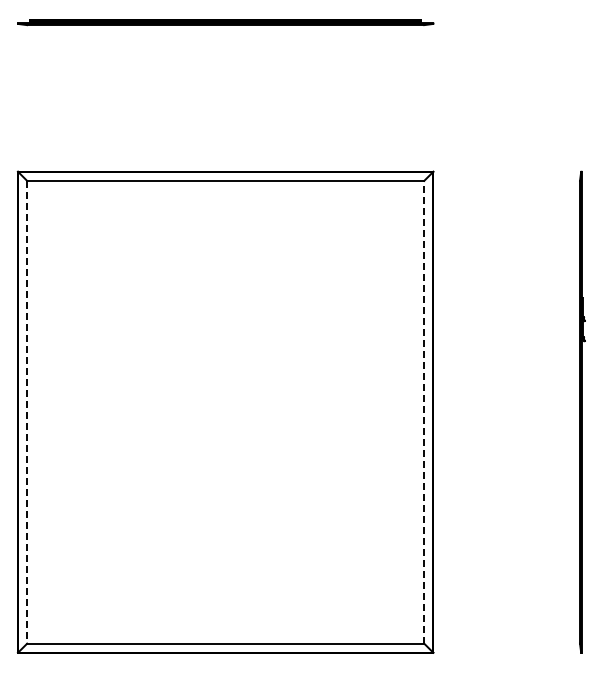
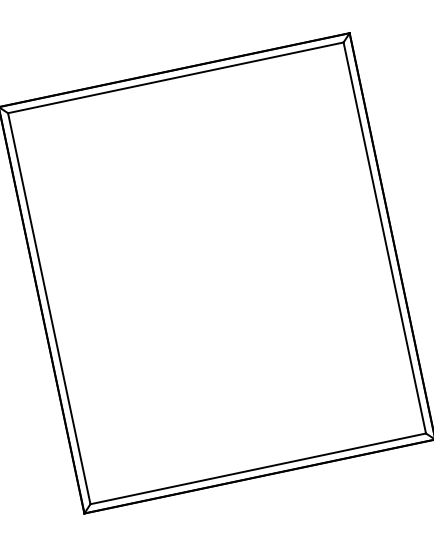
line: (424, 411) -> (384, 237), dashed -> solid
line: (27, 412) -> (49, 308), dashed -> solid

